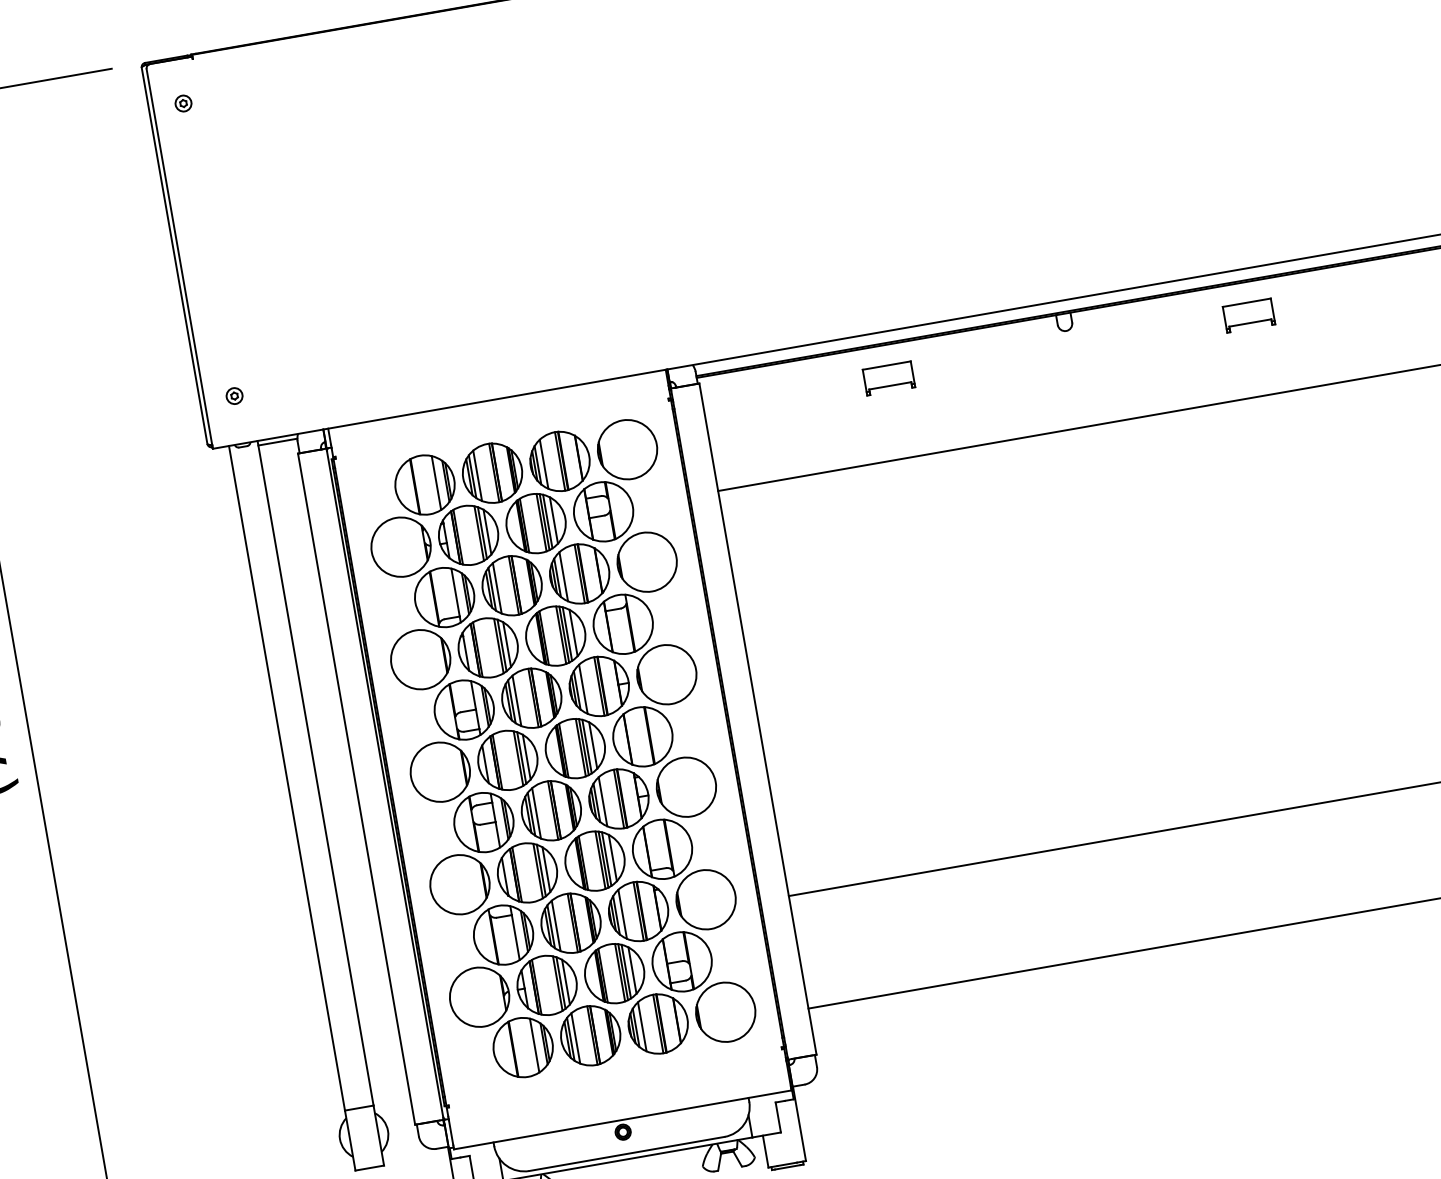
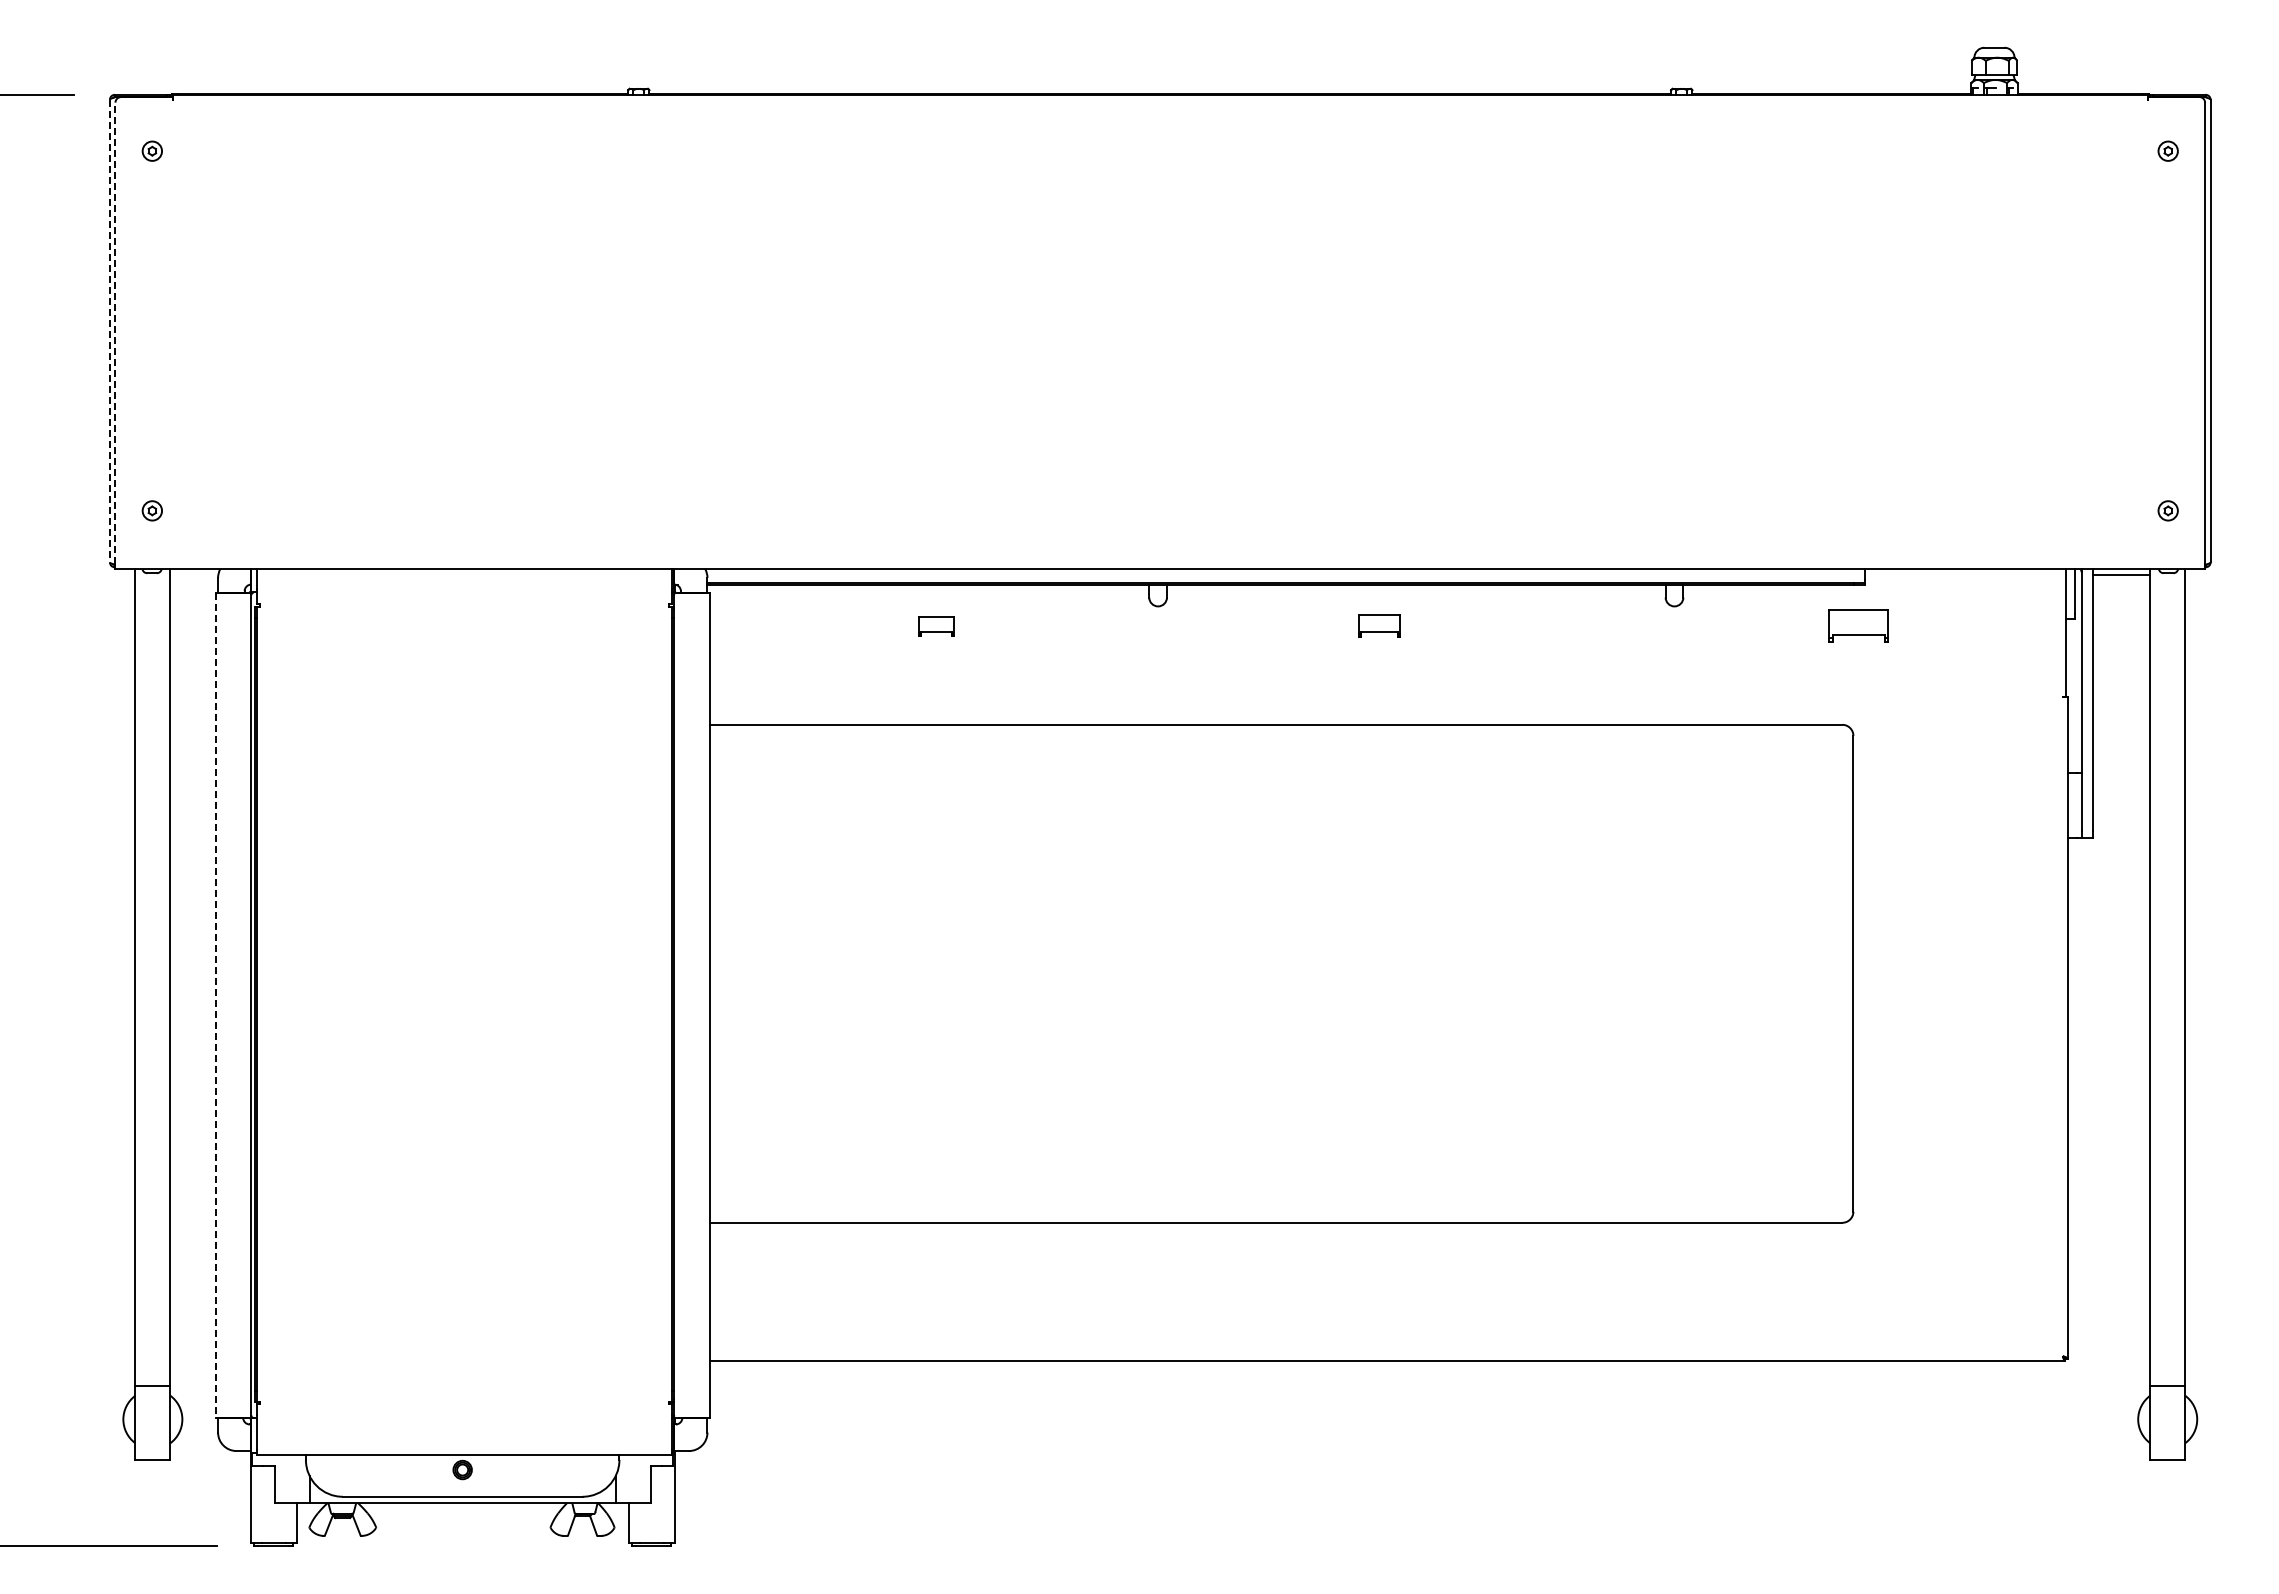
line: (174, 256) -> (109, 331), solid -> dashed
line: (179, 257) -> (115, 333), solid -> dashed
part: (1249, 315) -> (1379, 625), size x0.7
part: (888, 377) -> (936, 625), size x0.6
line: (277, 441) -> (194, 574), removed
part: (558, 751) -> (464, 1002), removed
line: (356, 789) -> (216, 1005), solid -> dashed

